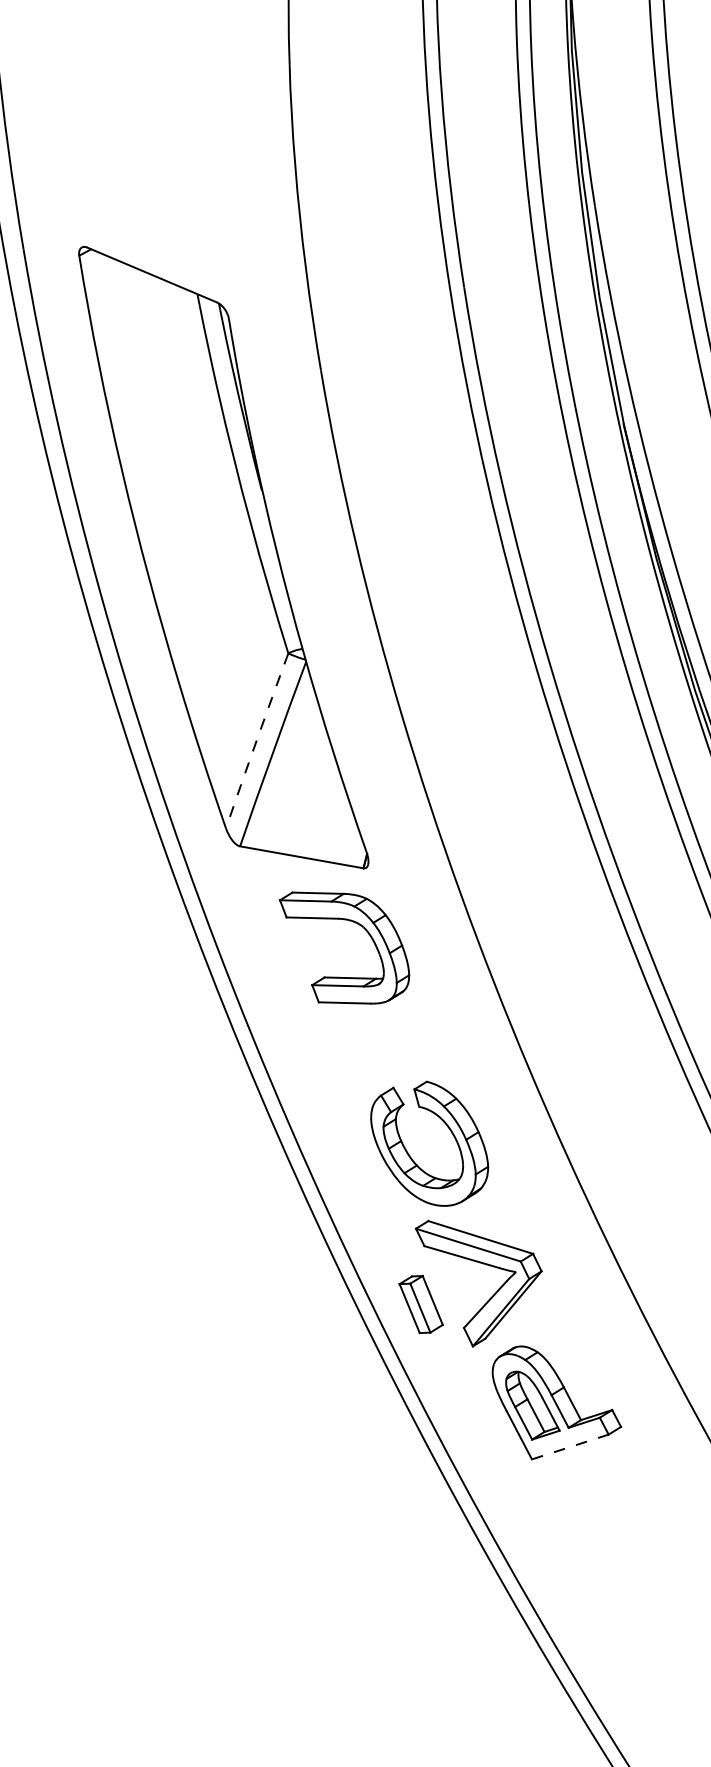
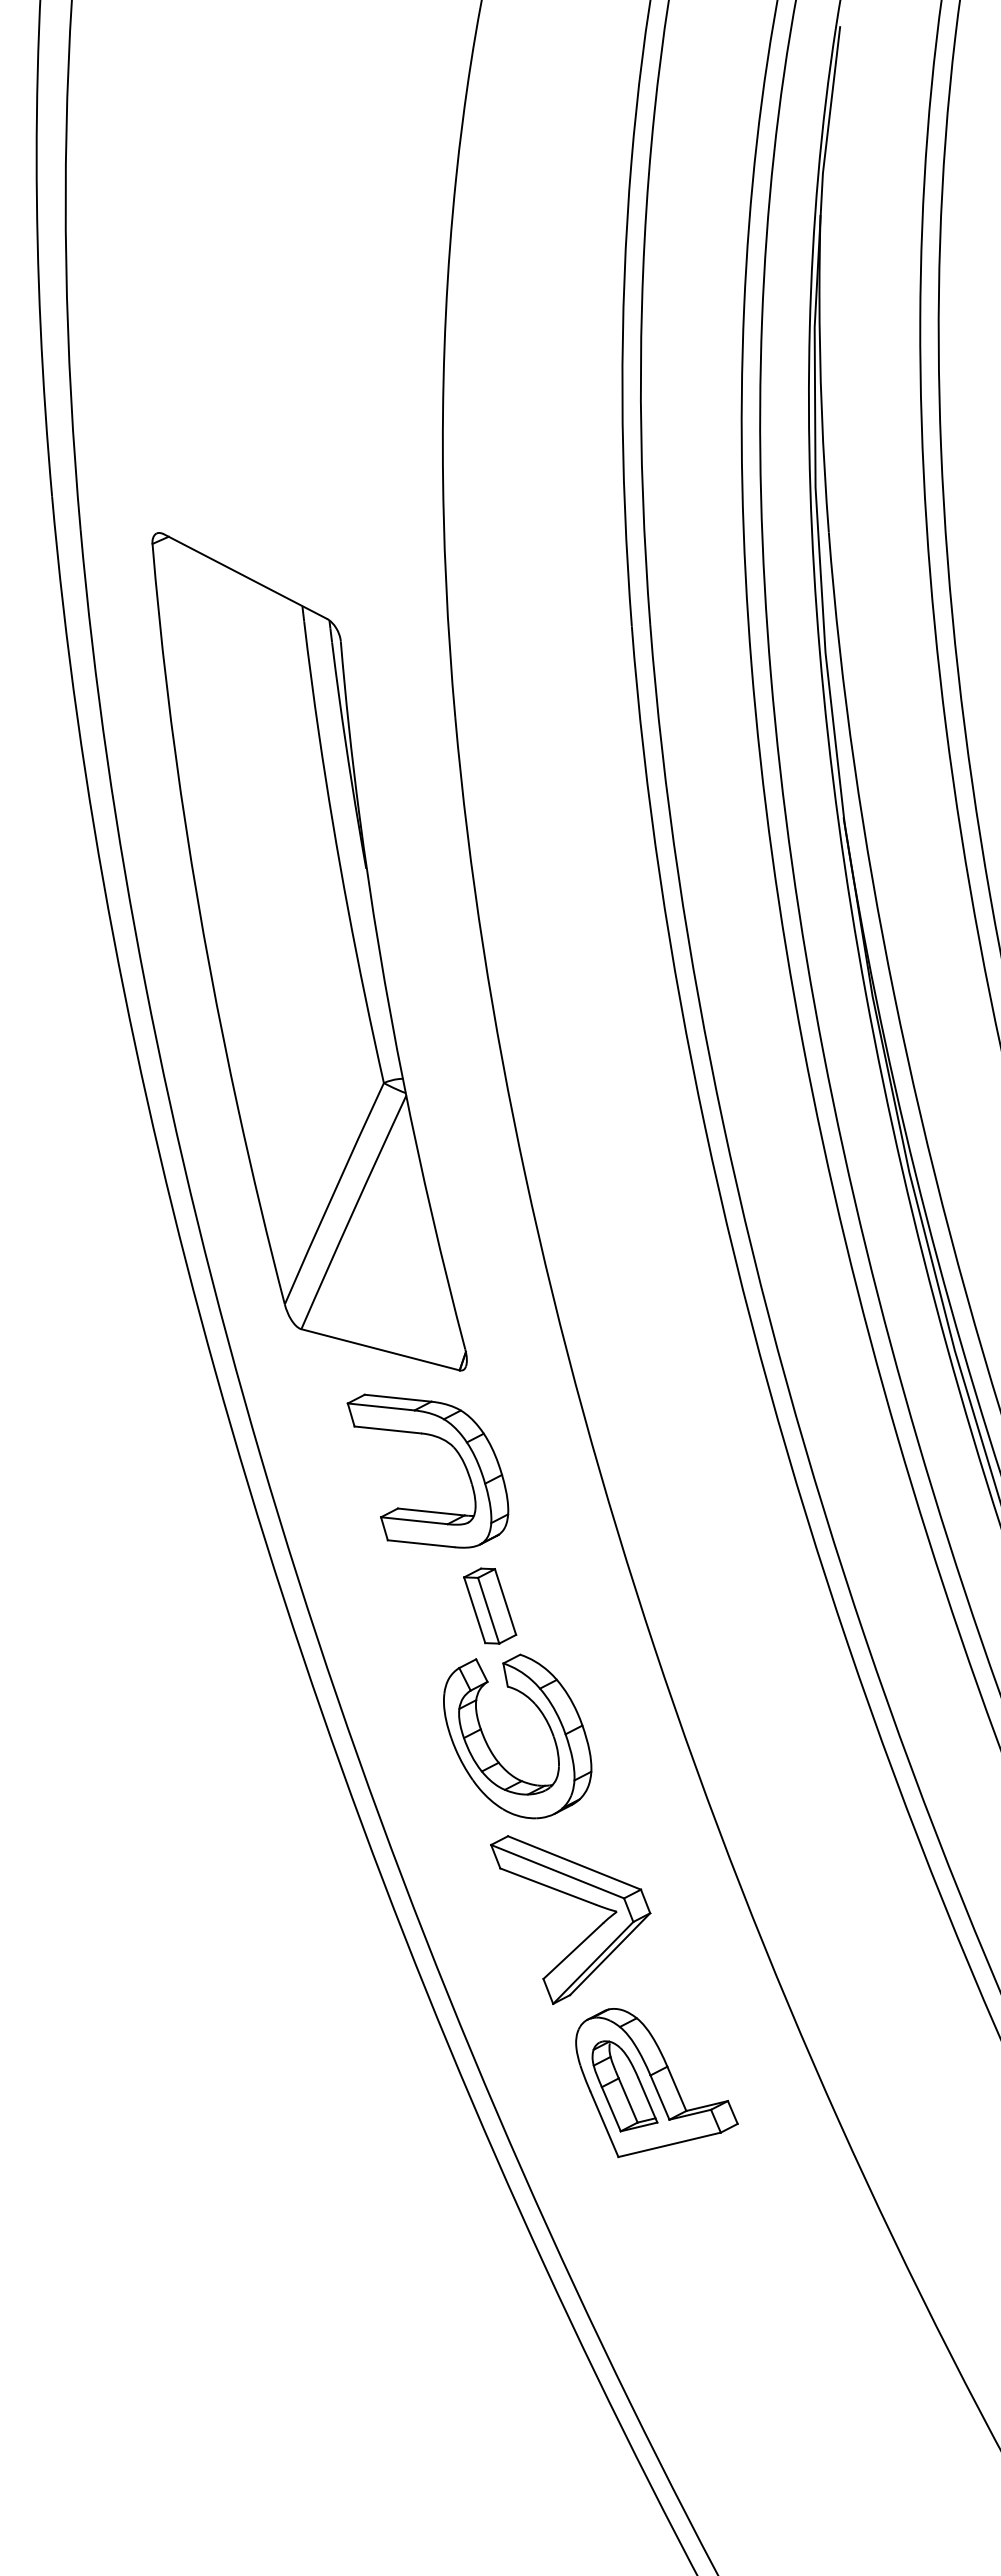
arc: (256, 740) -> (333, 1193), dashed -> solid
part: (421, 1304) -> (490, 1605), moved
line: (570, 1446) -> (669, 2144), dashed -> solid

